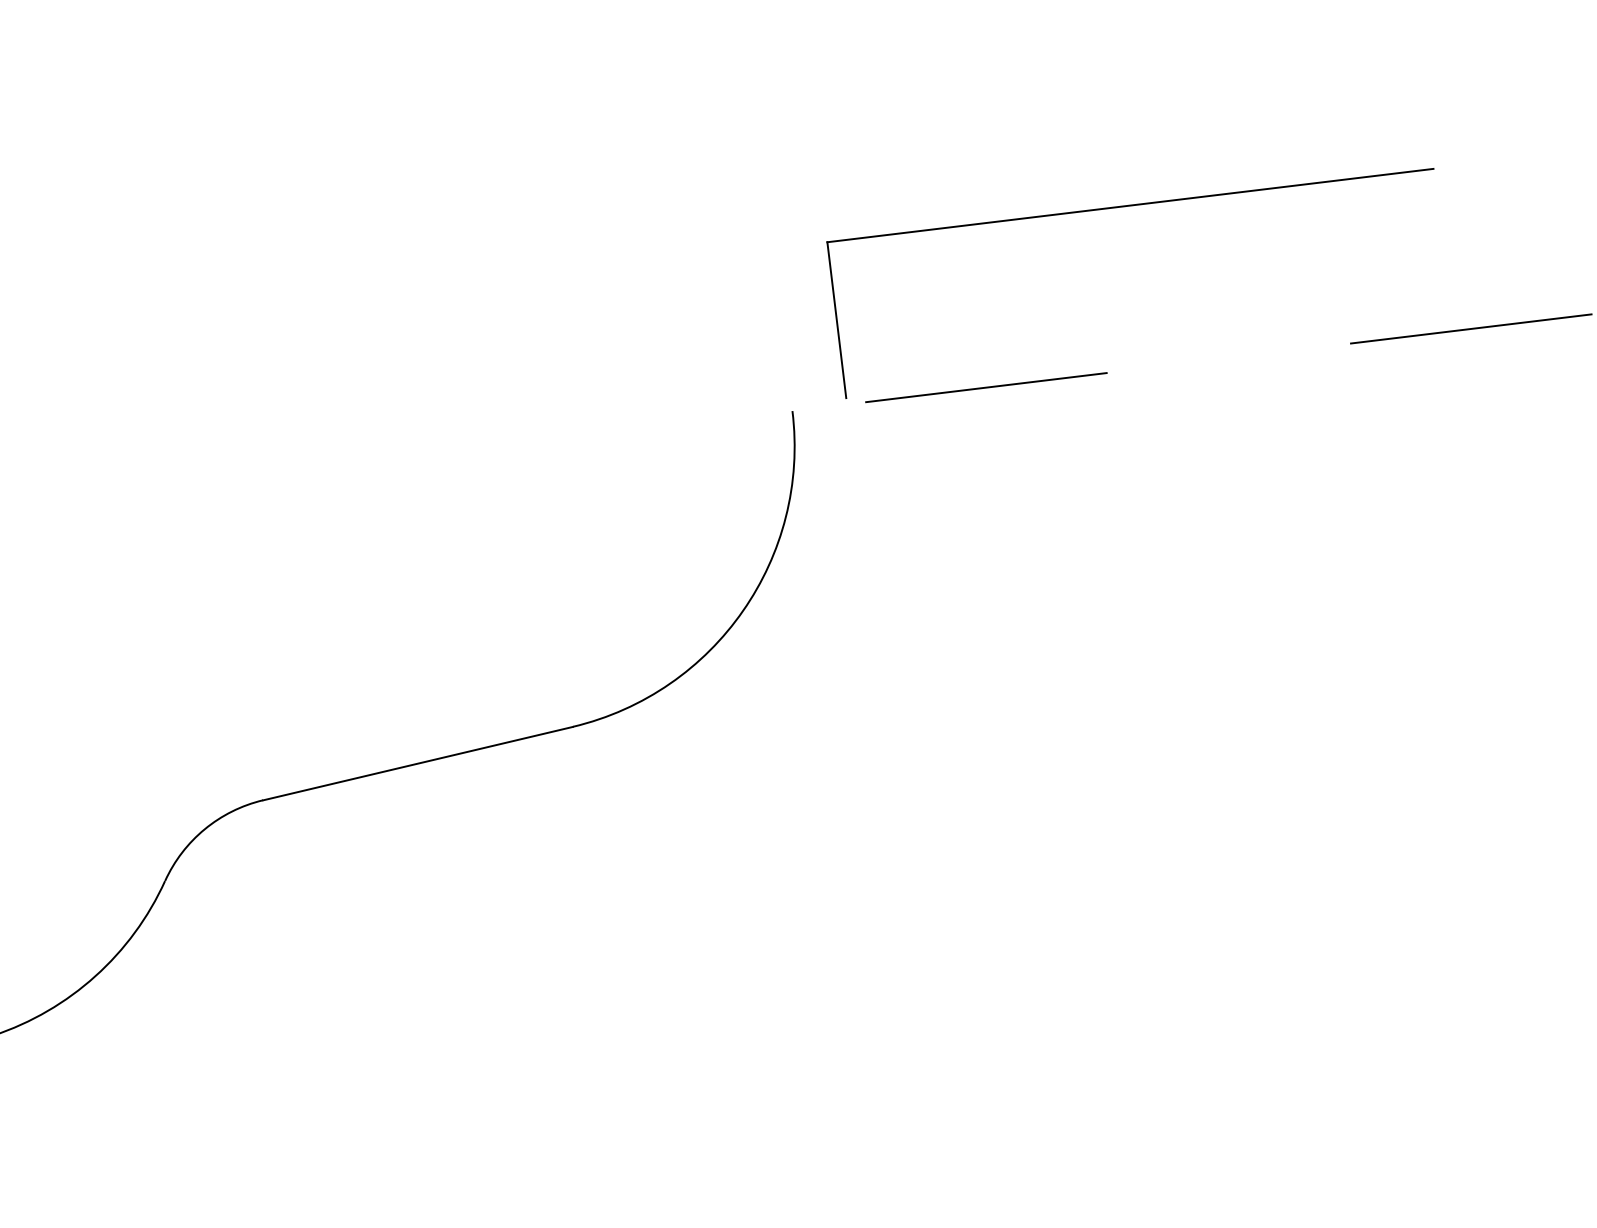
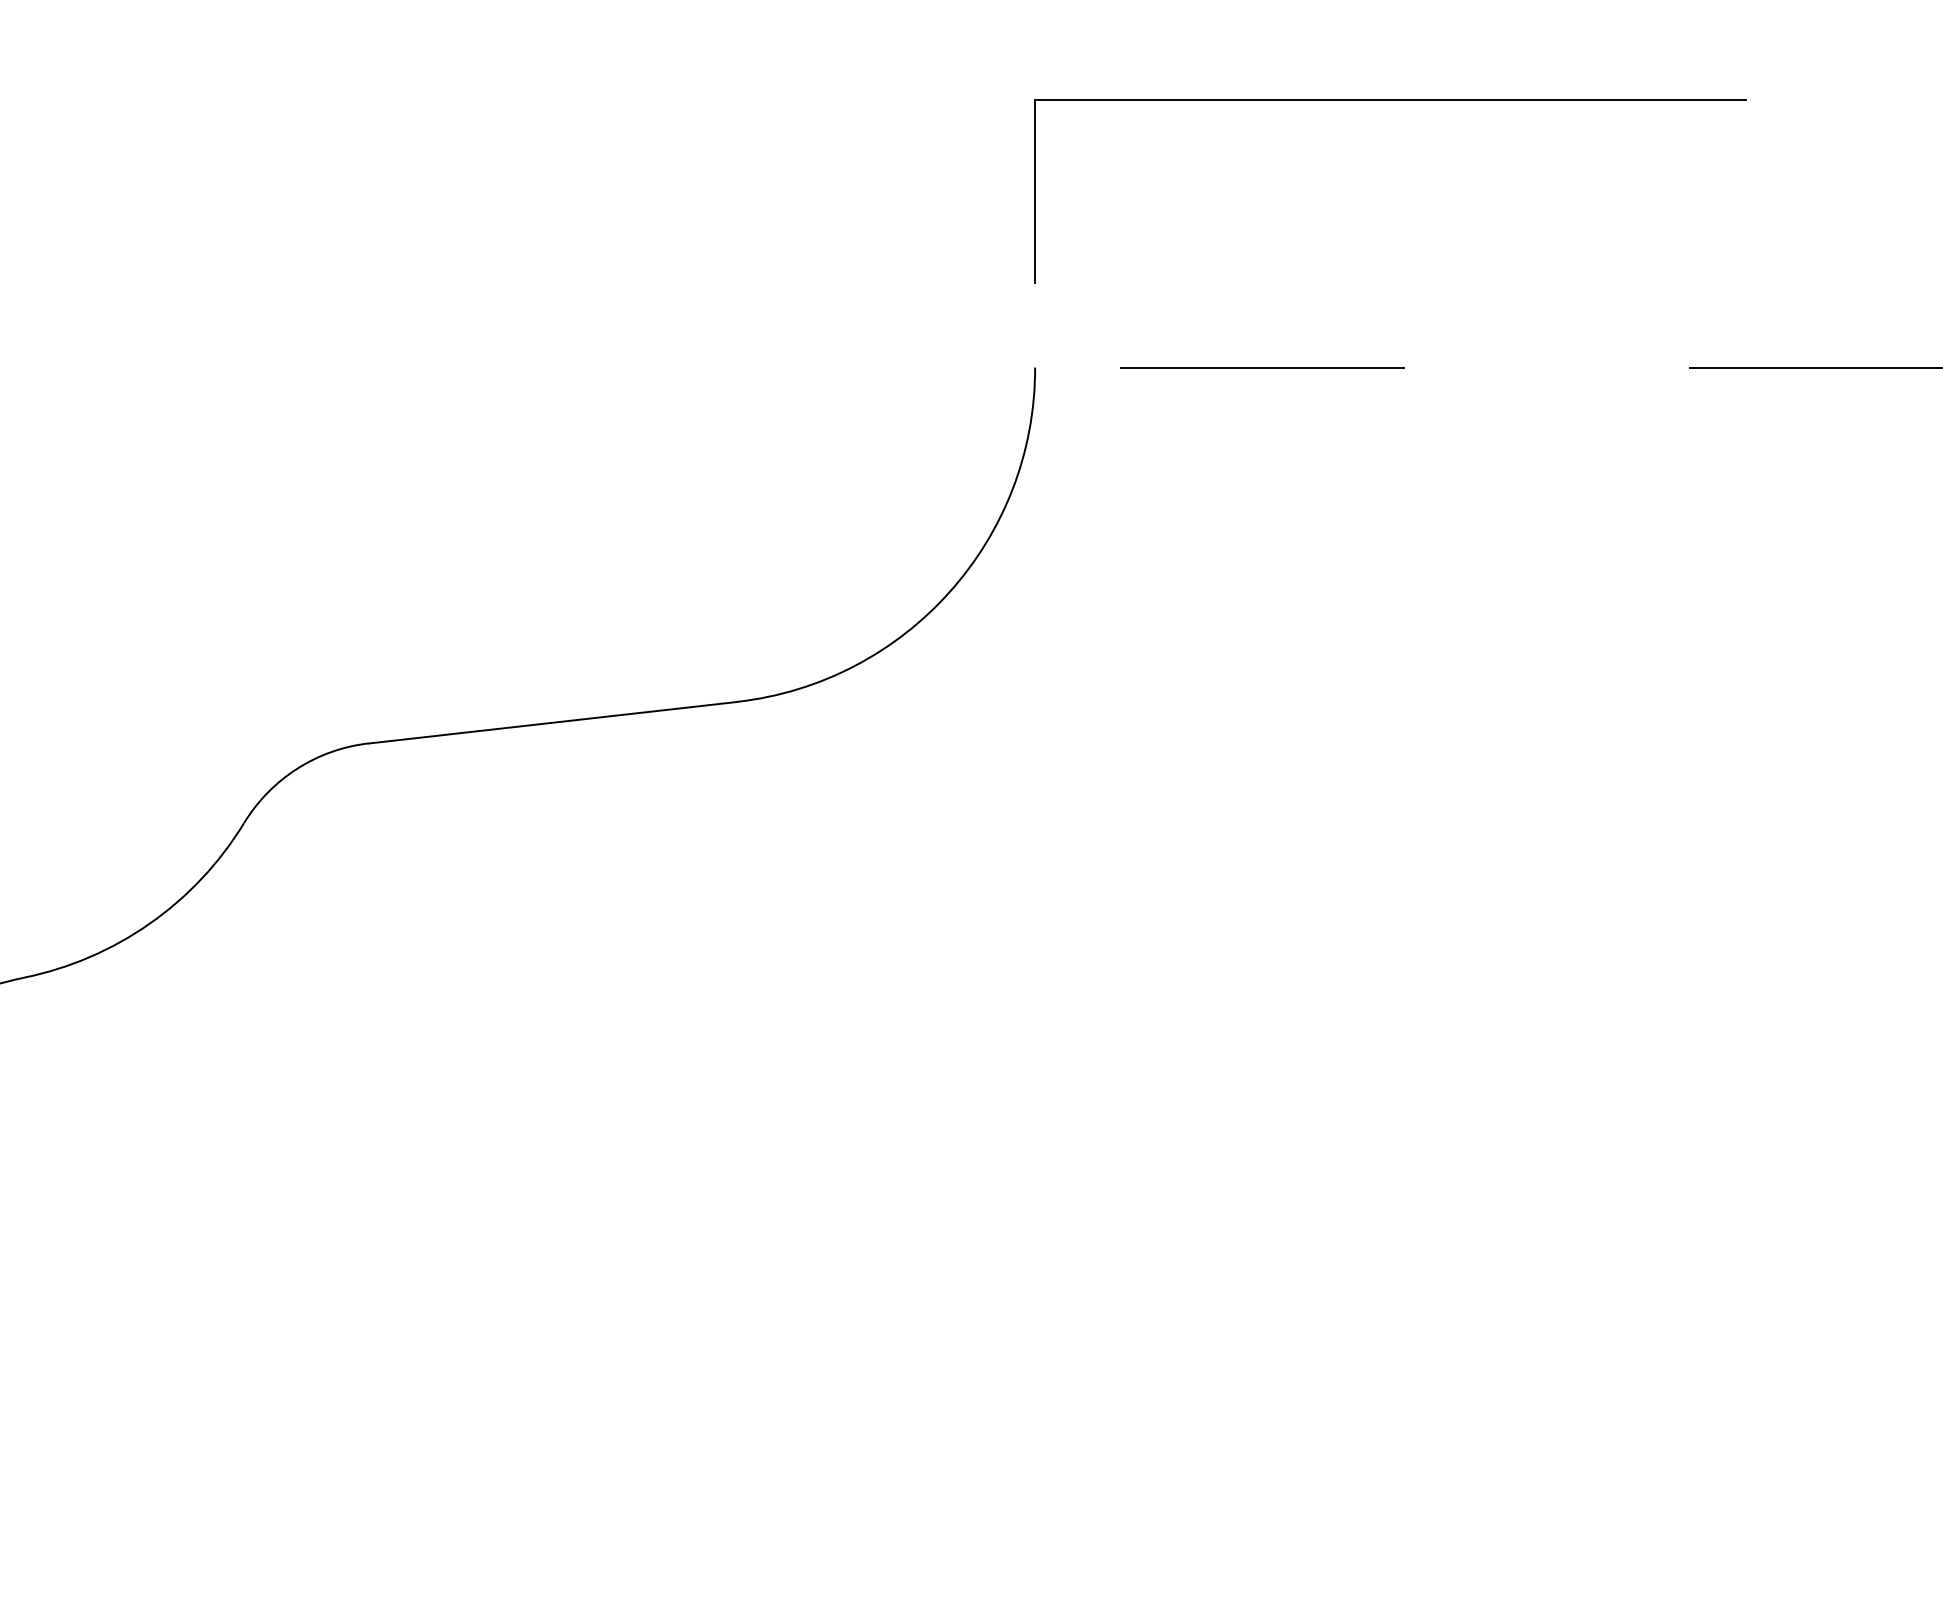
part: (1130, 205) -> (1390, 100), moved

